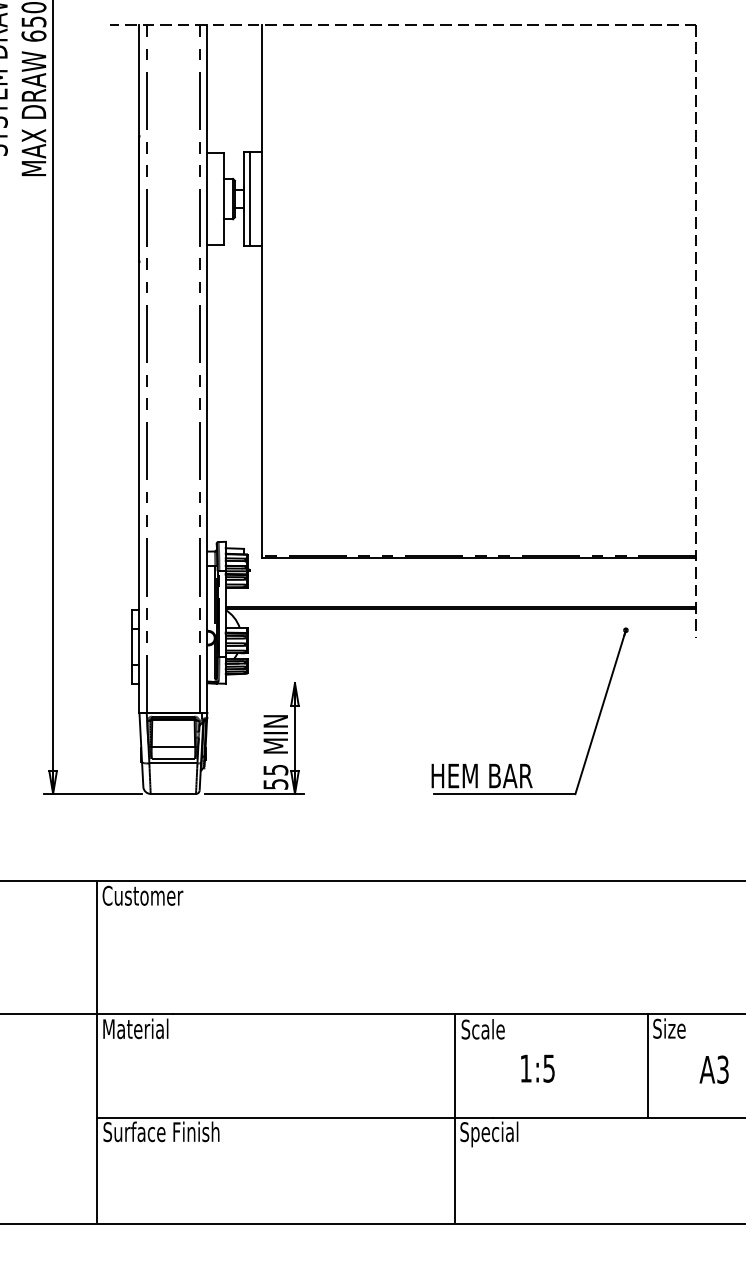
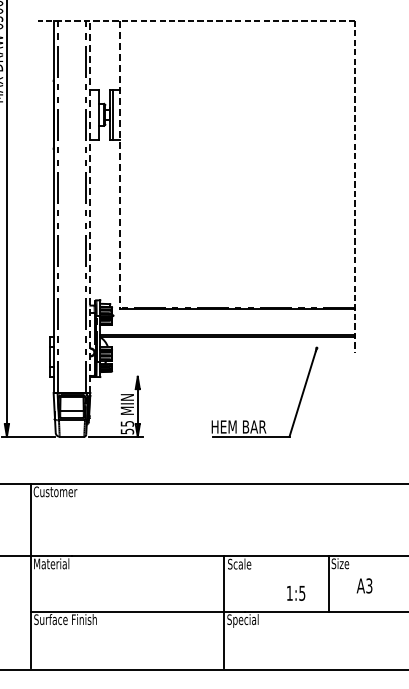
line: (261, 290) -> (119, 164), solid -> dashed
line: (207, 368) -> (90, 206), solid -> dashed
text: (538, 1068) -> (296, 593), moved

